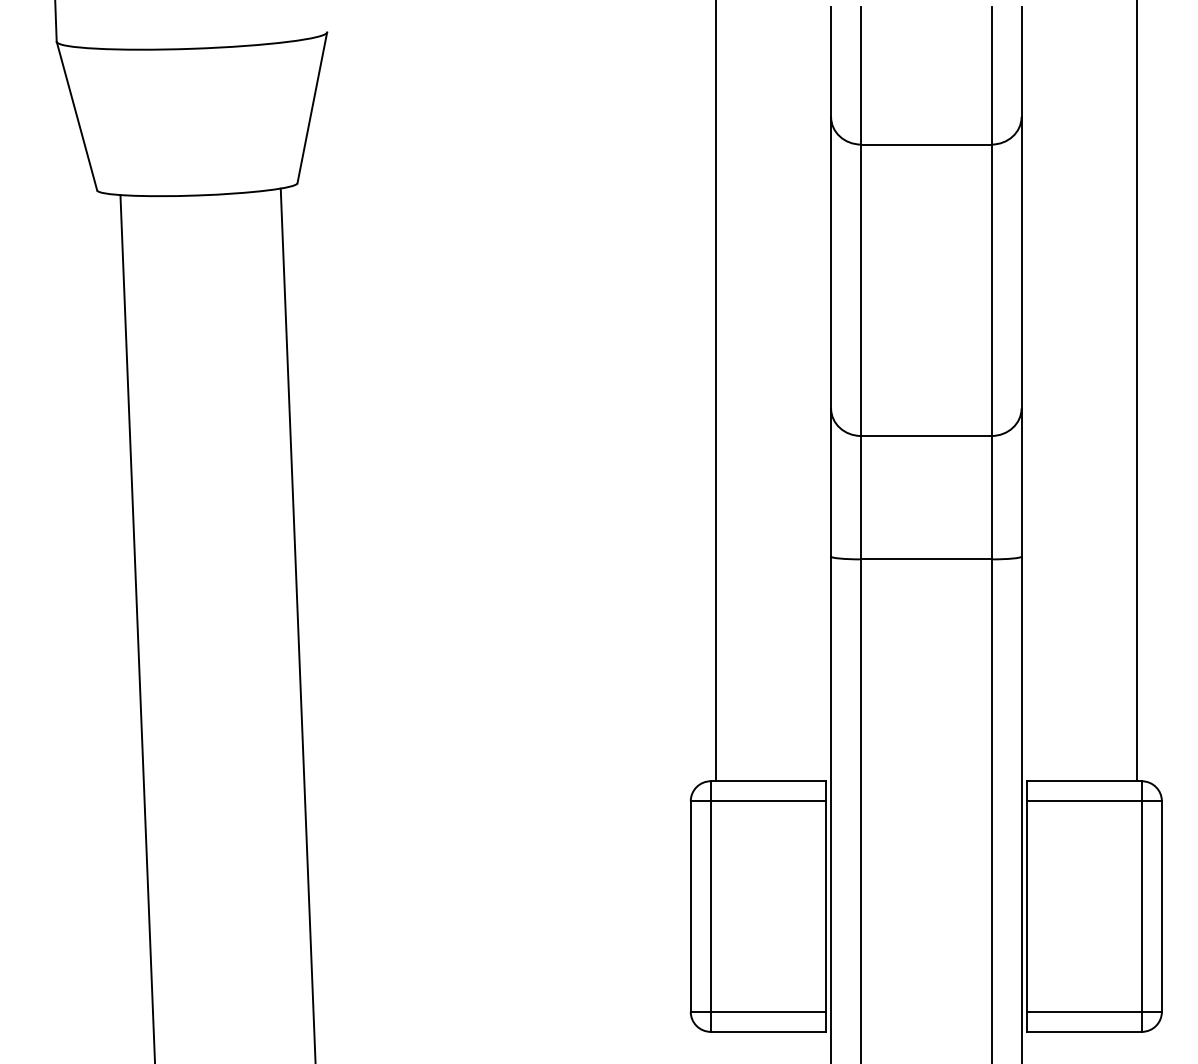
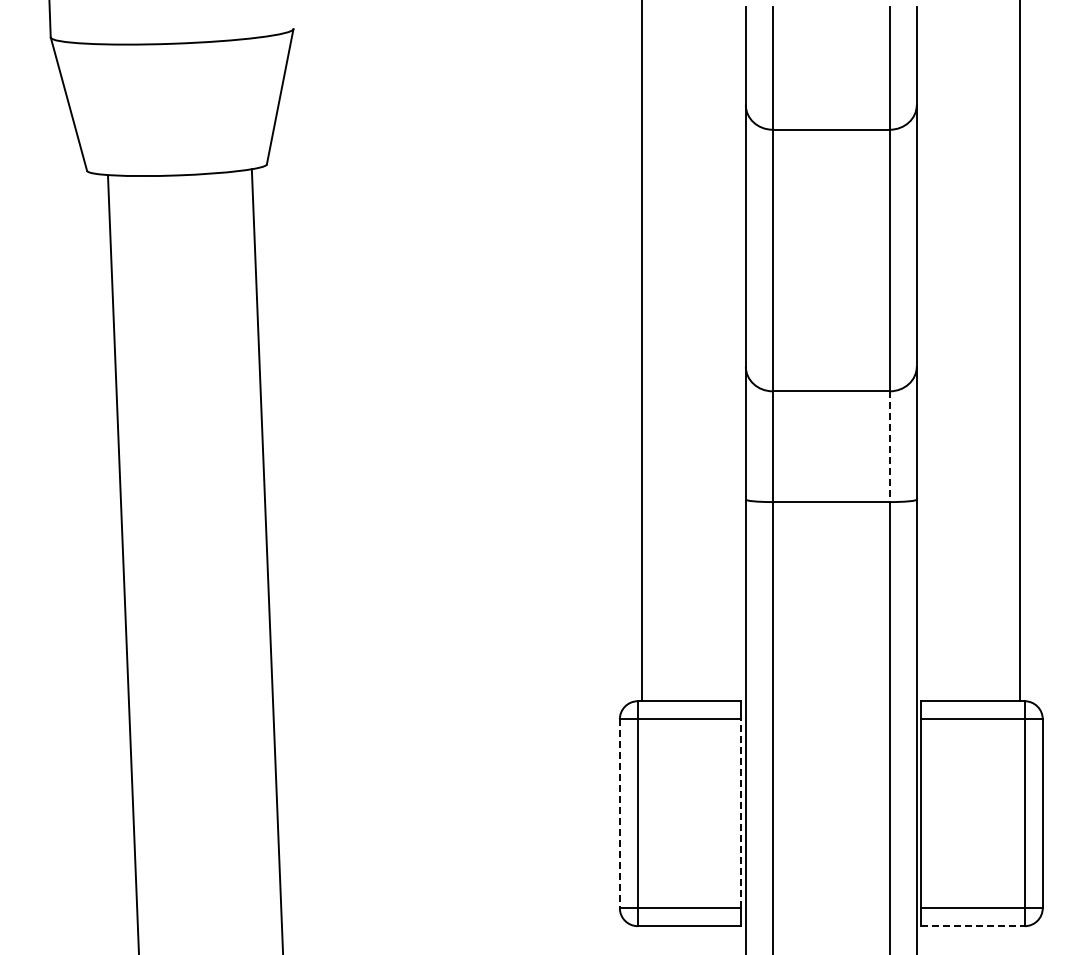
line: (991, 498) -> (889, 447), solid -> dashed
line: (826, 906) -> (741, 813), solid -> dashed
line: (690, 907) -> (619, 814), solid -> dashed
line: (1084, 1032) -> (973, 926), solid -> dashed

